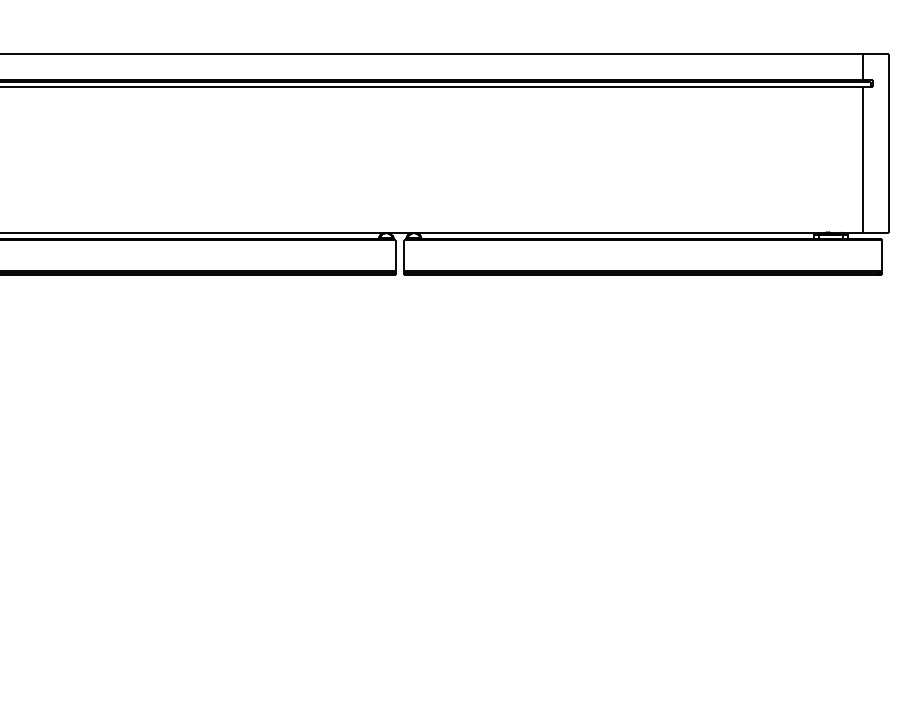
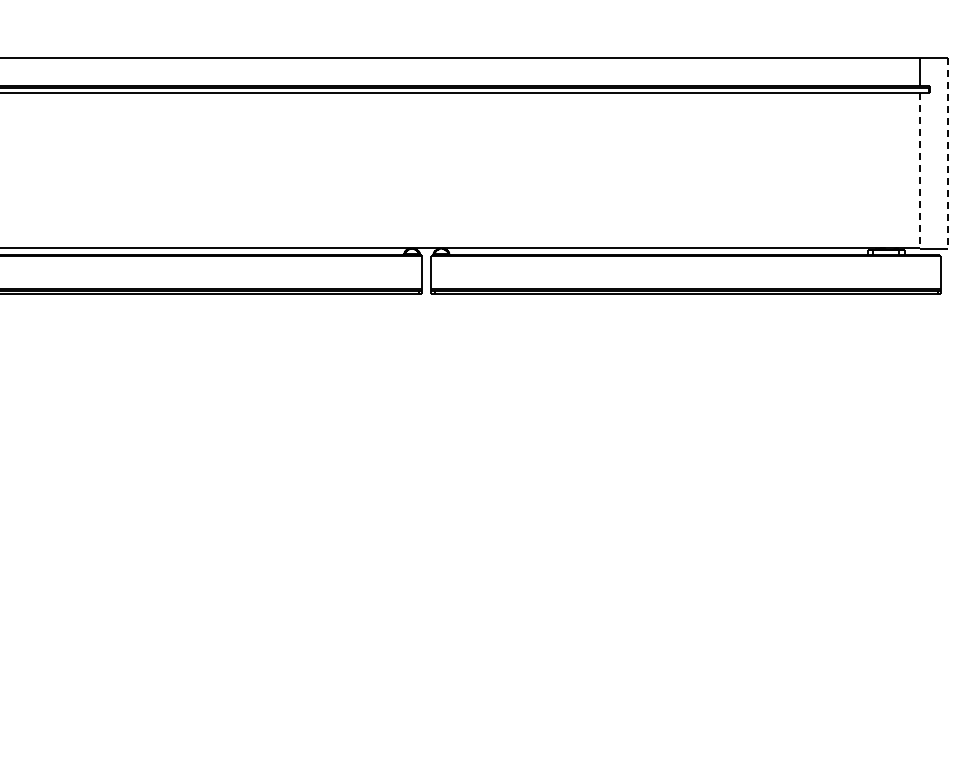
line: (888, 144) -> (947, 154), solid -> dashed
line: (863, 160) -> (920, 171), solid -> dashed

